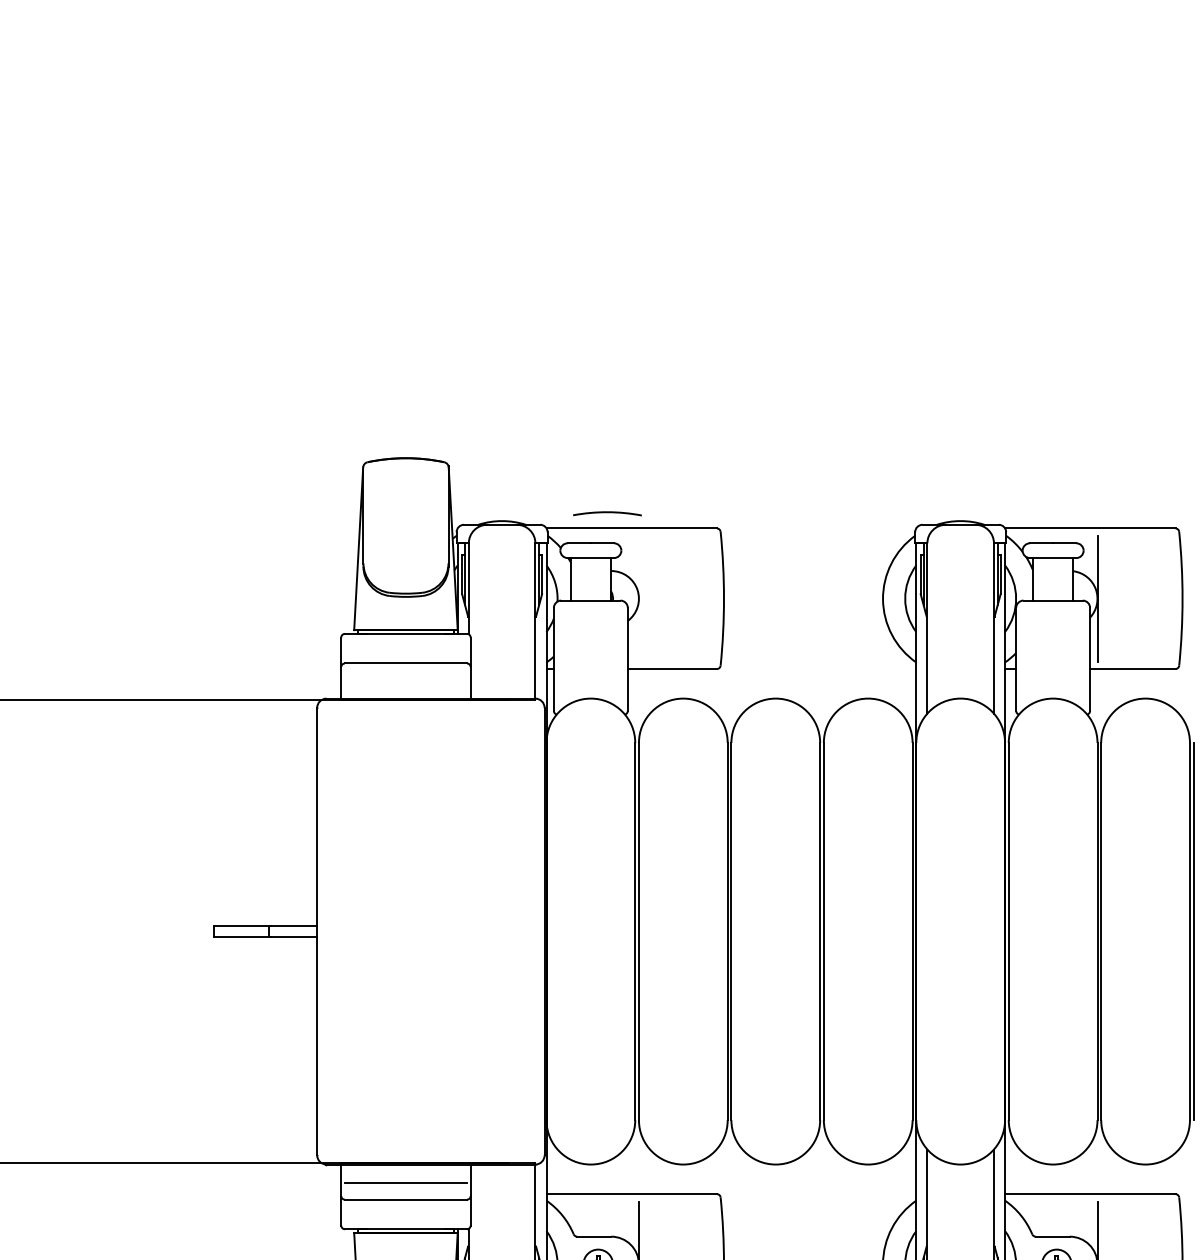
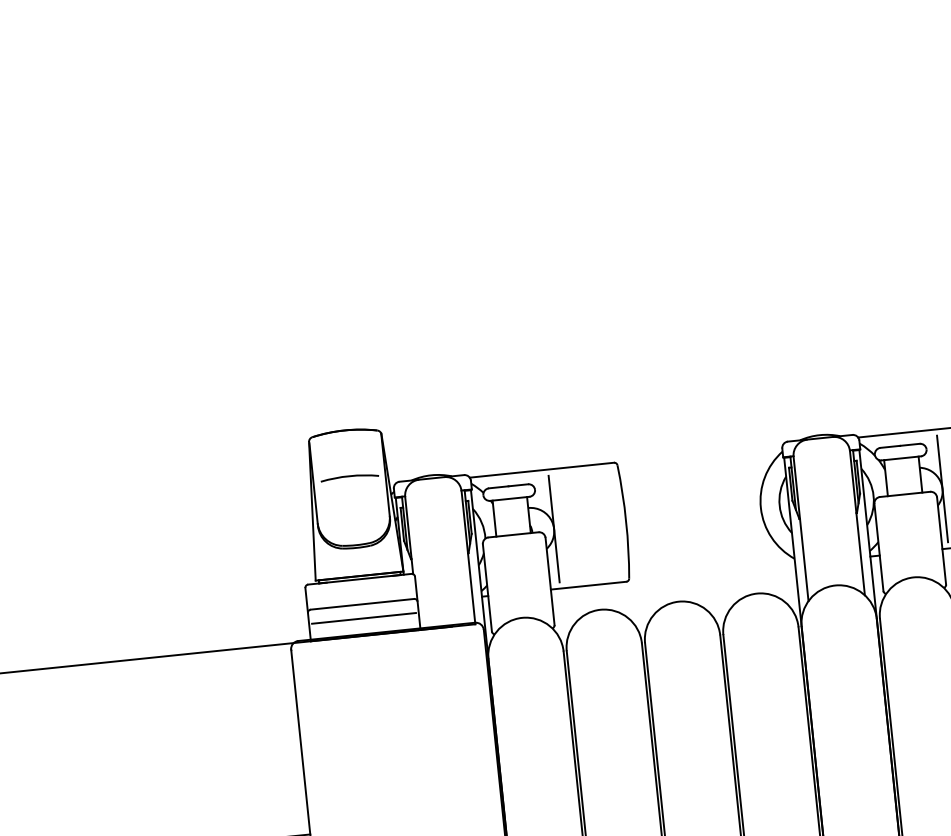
arc: (607, 513) -> (349, 477), moved
line: (638, 598) -> (553, 528), added
line: (405, 680) -> (363, 618), added

